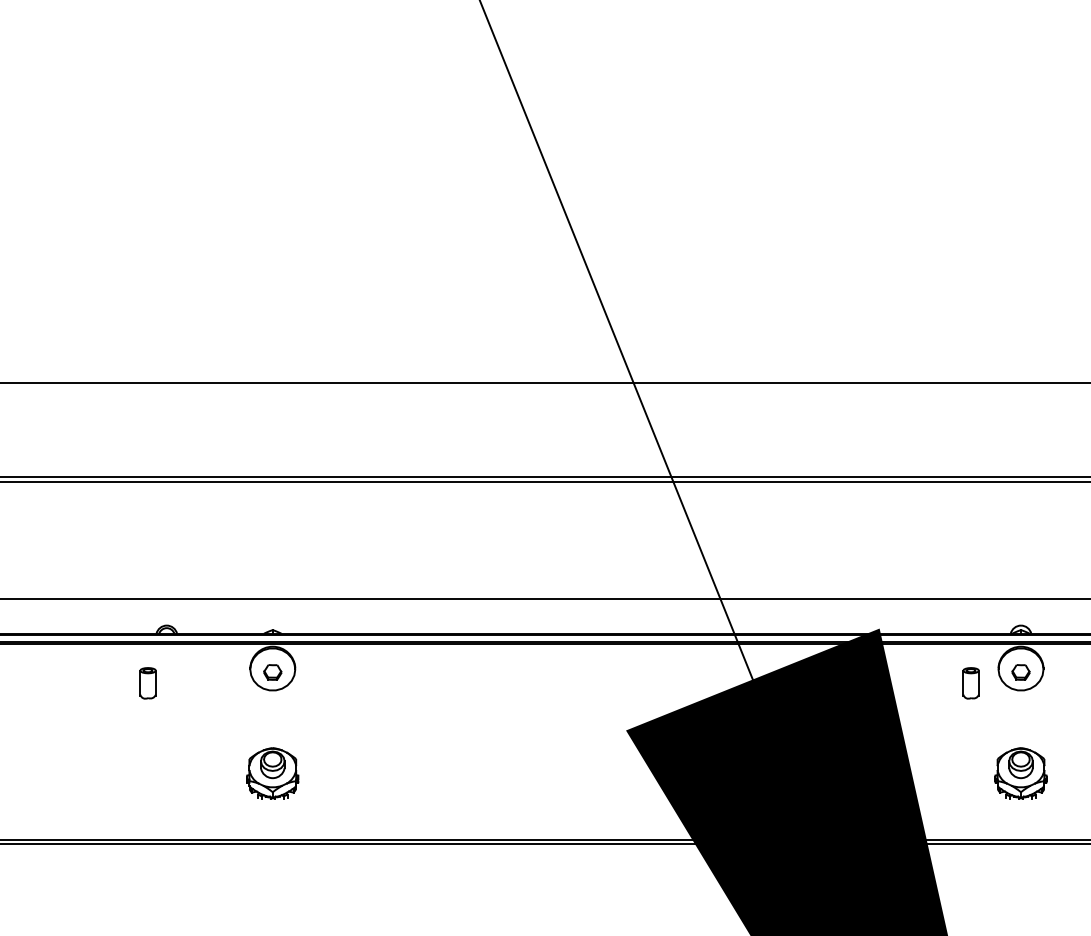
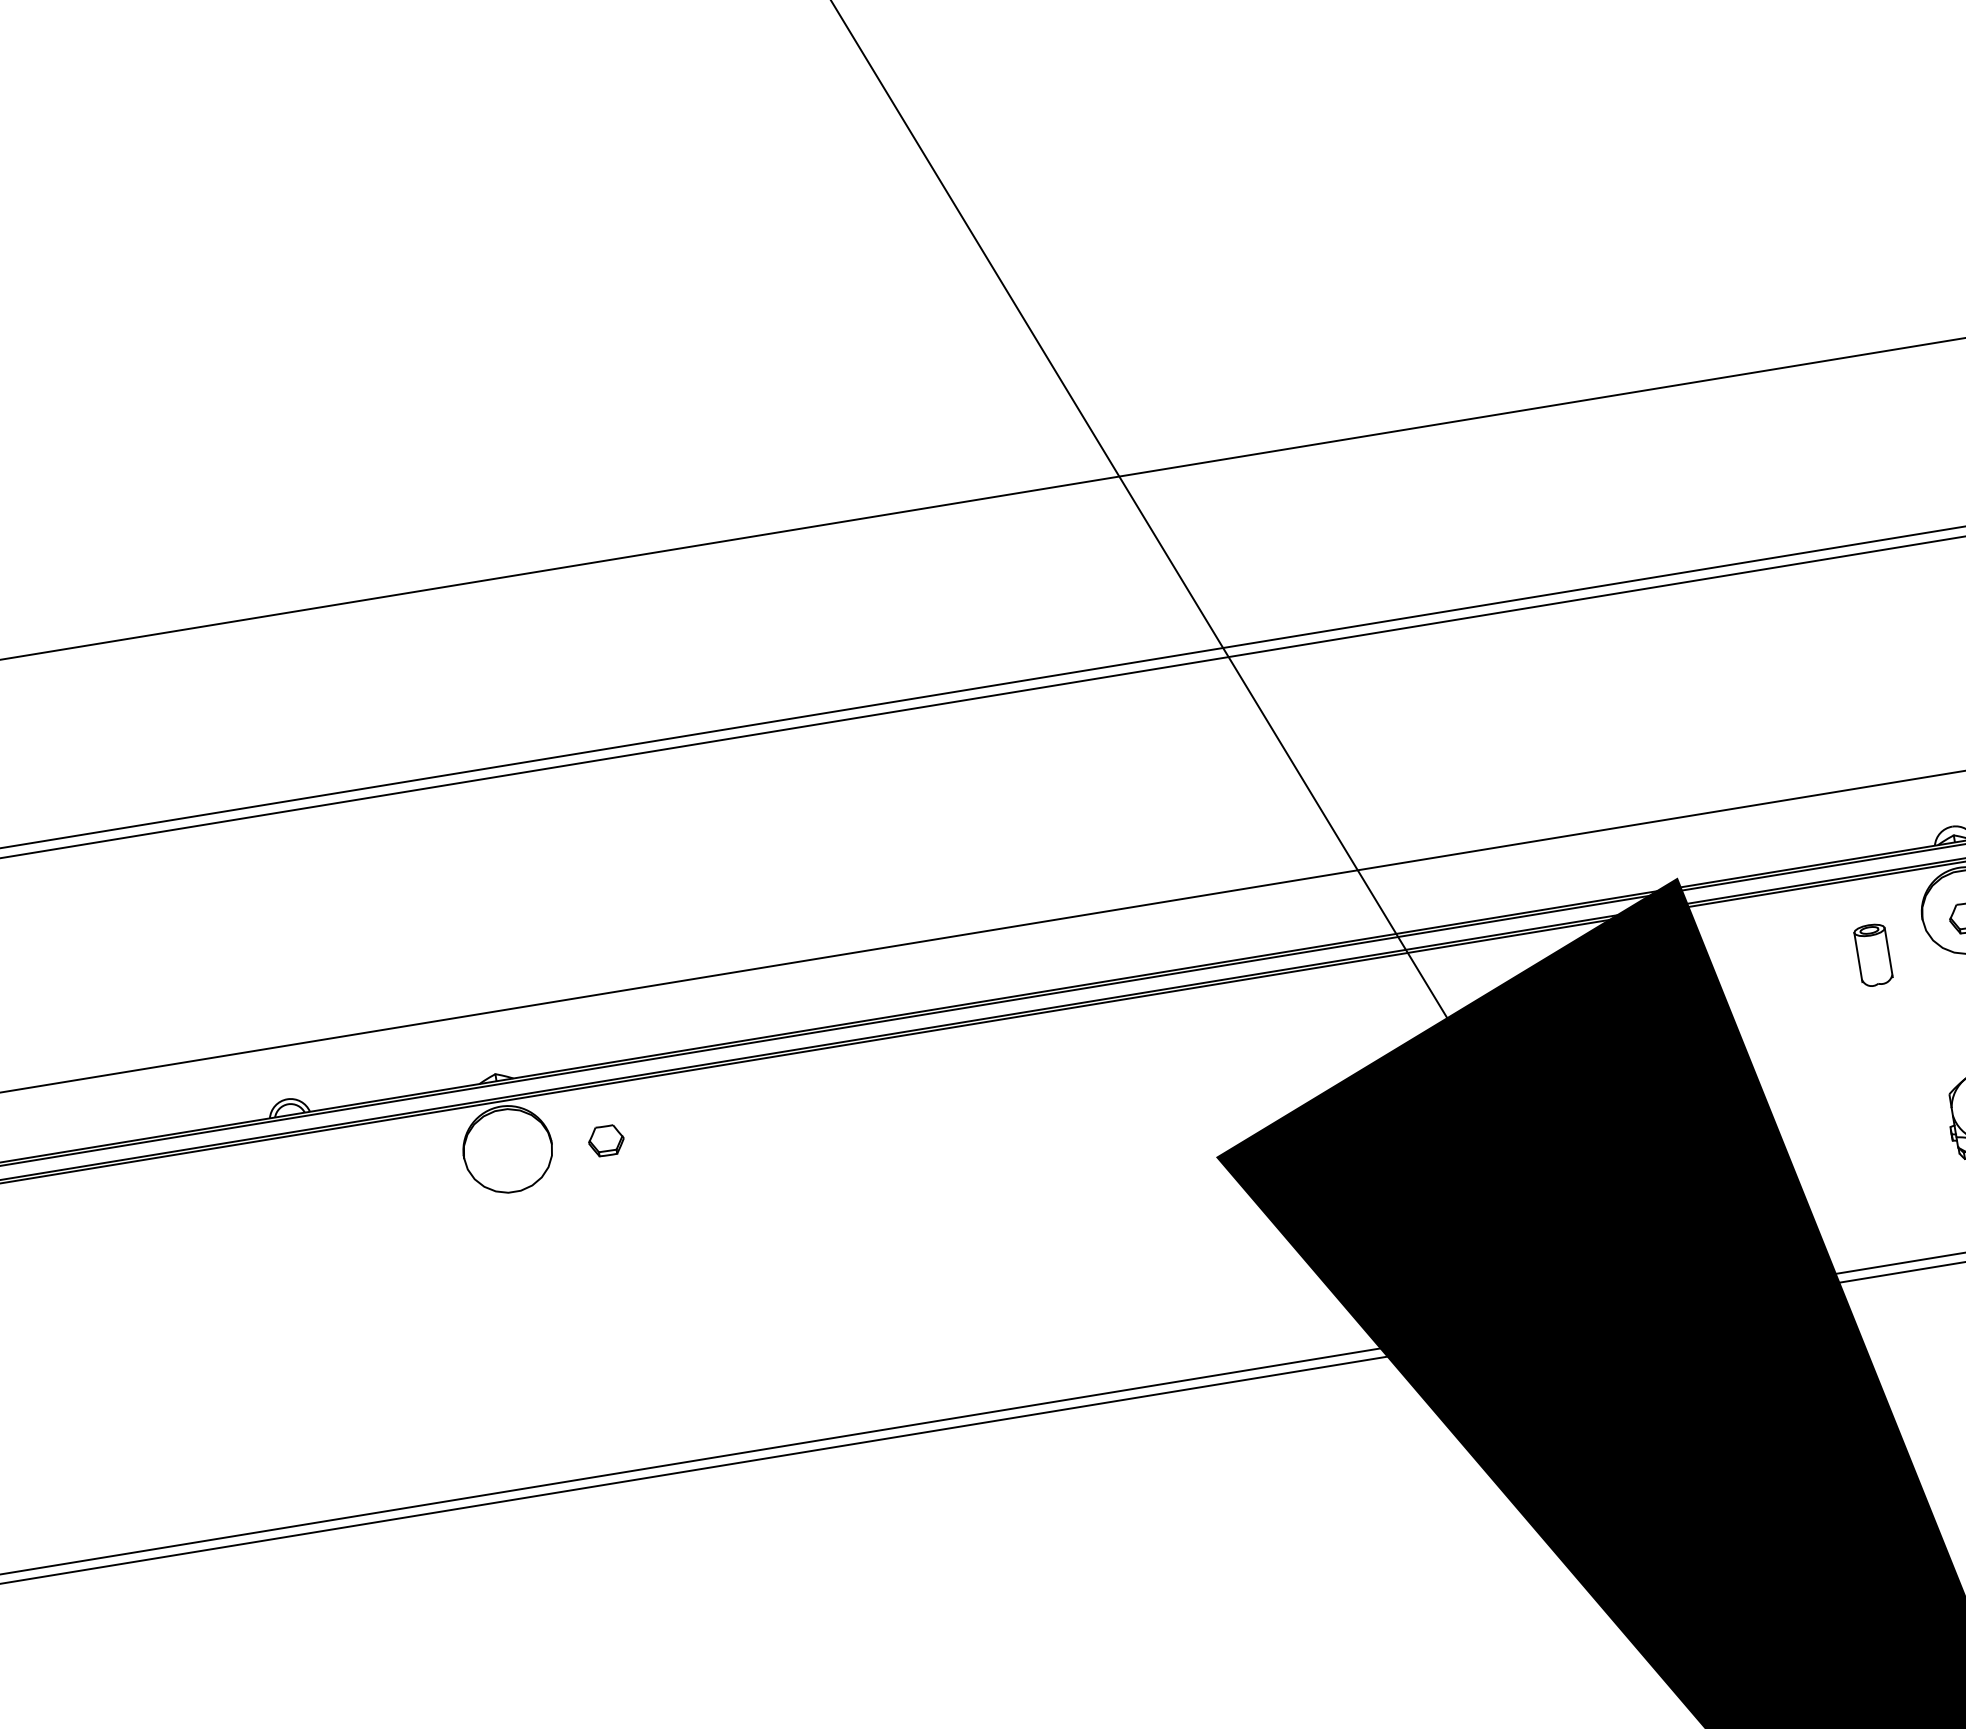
part: (272, 672) -> (605, 1141), moved
part: (147, 683) -> (268, 1218), removed
part: (272, 773) -> (540, 1353), removed

